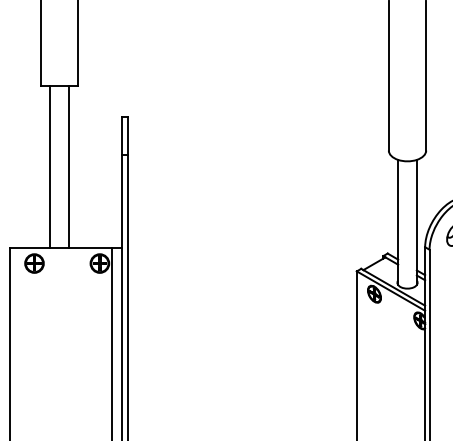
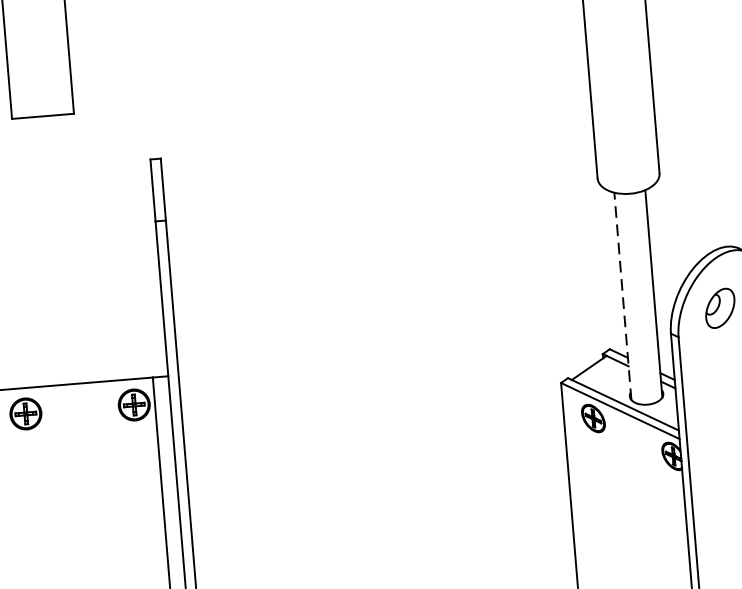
line: (50, 166) -> (39, 250), removed
line: (68, 166) -> (69, 248), removed
line: (398, 222) -> (623, 296), solid -> dashed

